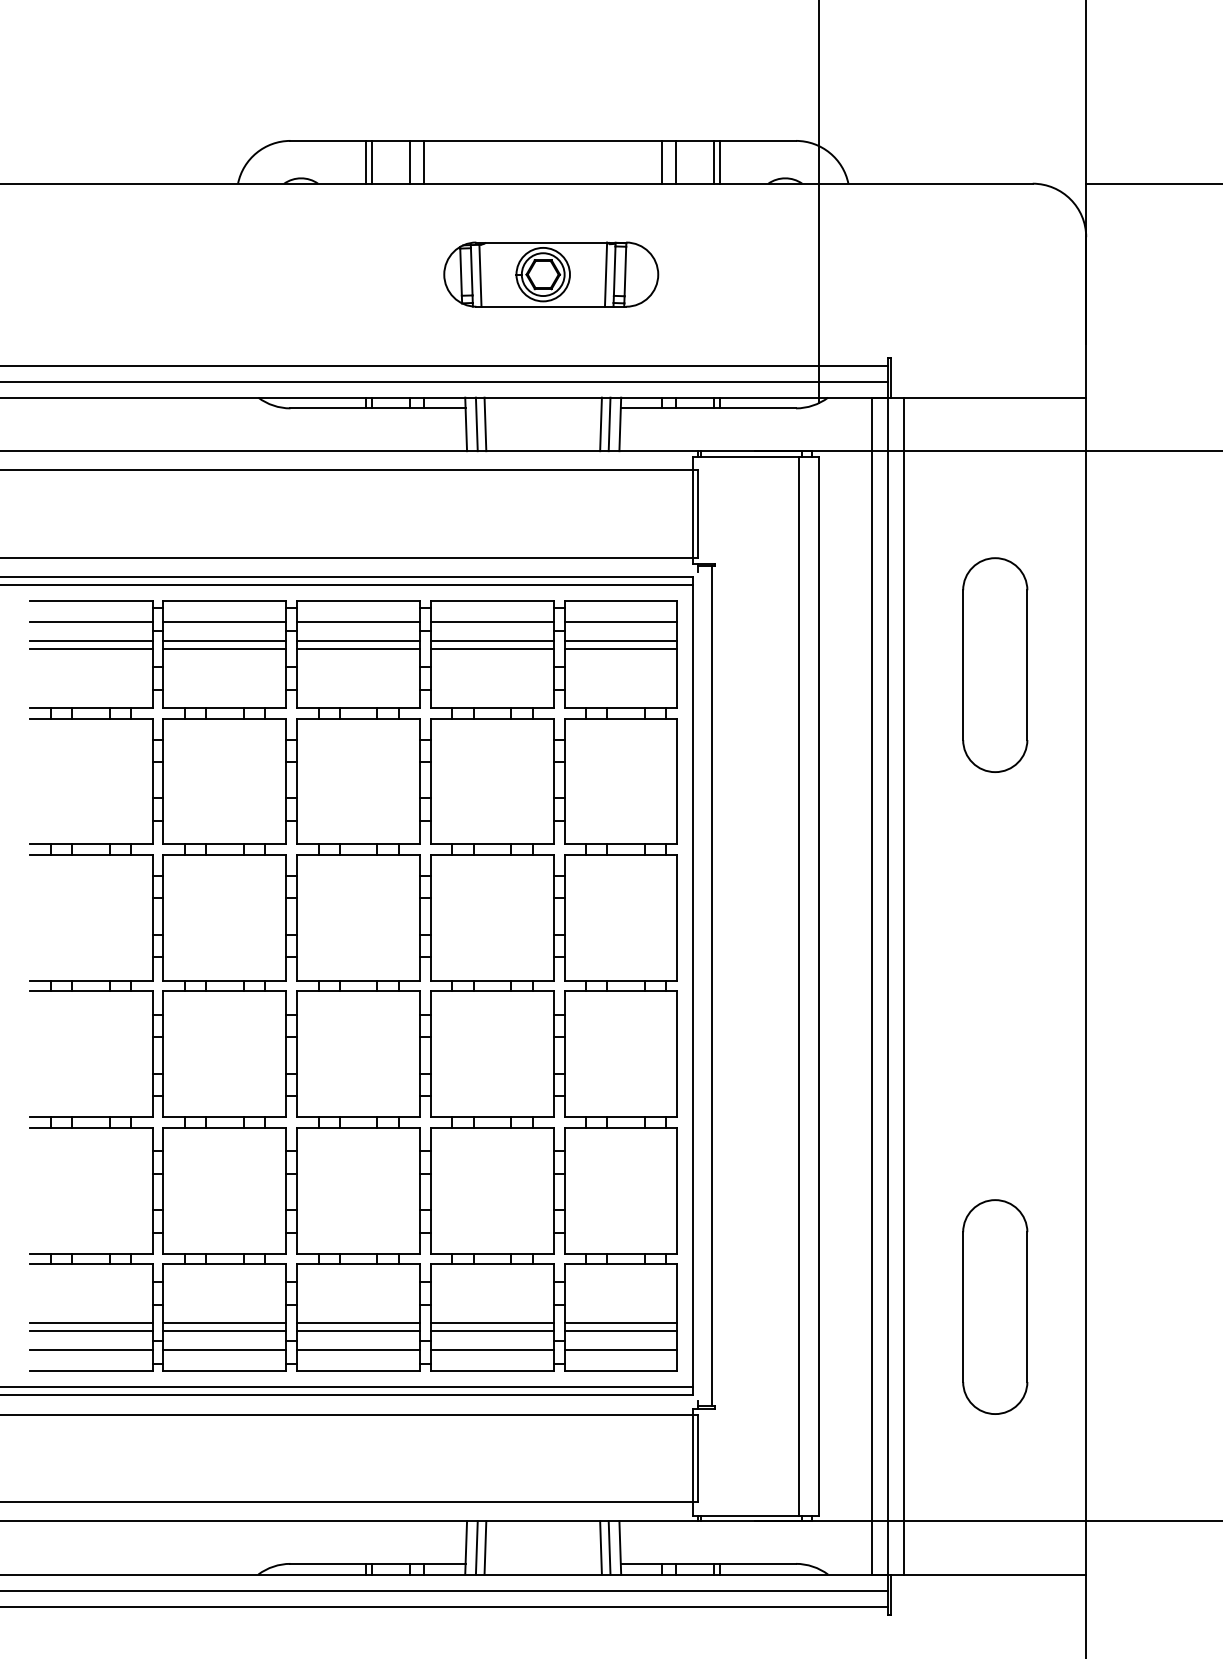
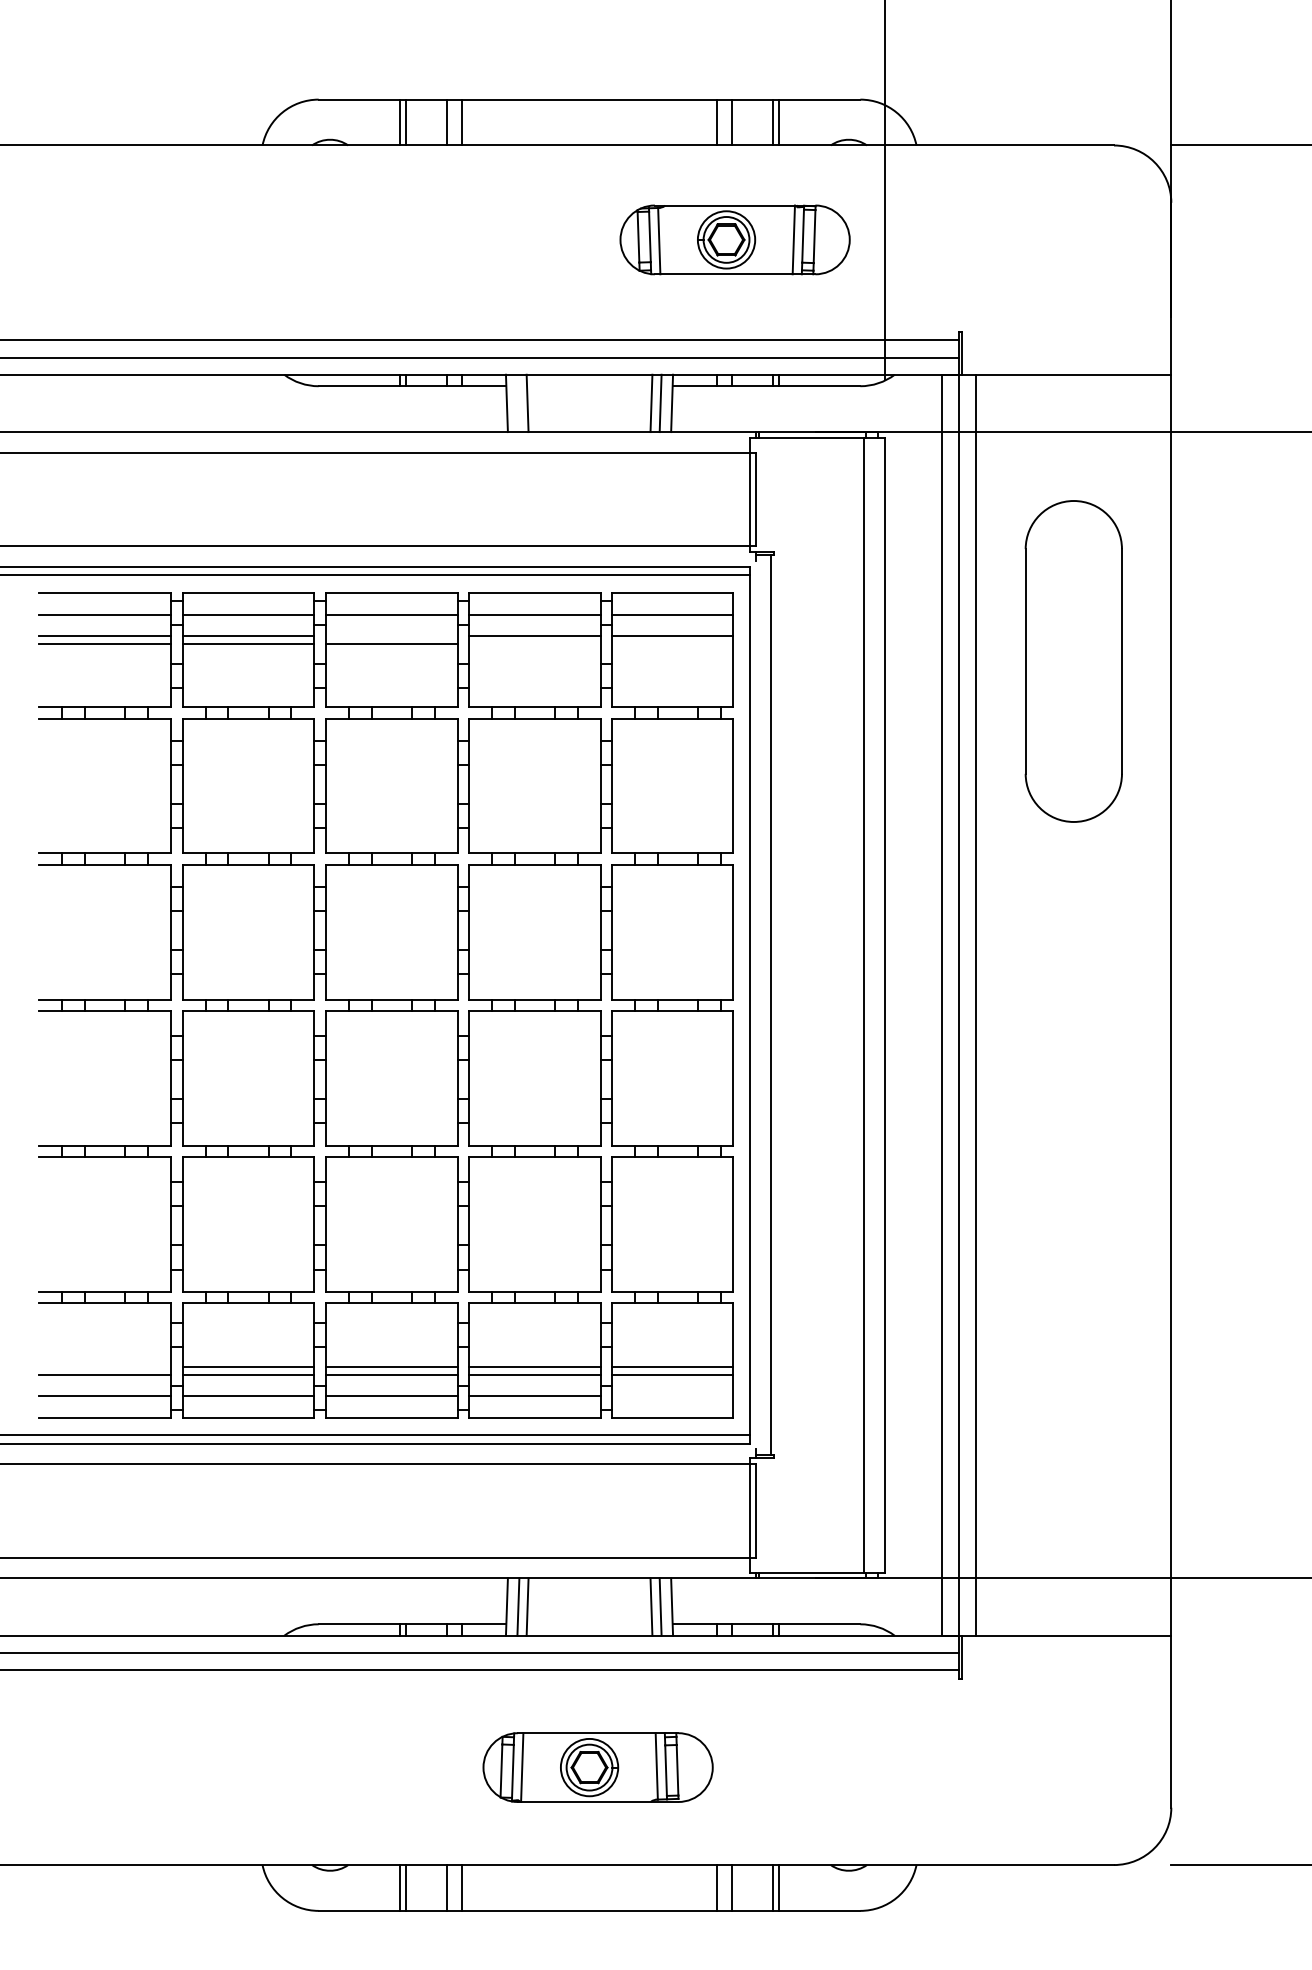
part: (550, 274) -> (734, 239), moved
line: (476, 424) -> (518, 403), removed
line: (358, 641) -> (391, 635), removed
line: (492, 649) -> (535, 644), removed
line: (620, 649) -> (672, 644), removed
part: (994, 664) -> (1073, 660), size x1.4
part: (994, 1306) -> (1073, 1348), removed
line: (91, 1323) -> (105, 1366), removed
line: (620, 1350) -> (672, 1395), removed

